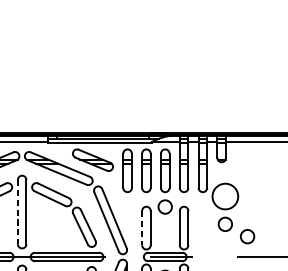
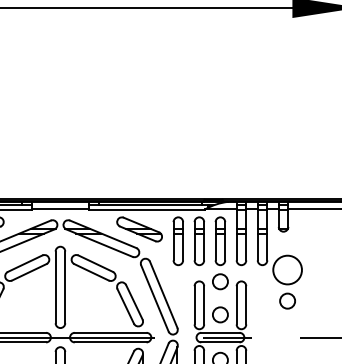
line: (17, 212) -> (55, 287), dashed -> solid
line: (142, 228) -> (194, 305), dashed -> solid
circle: (247, 236) -> (220, 314), moved

